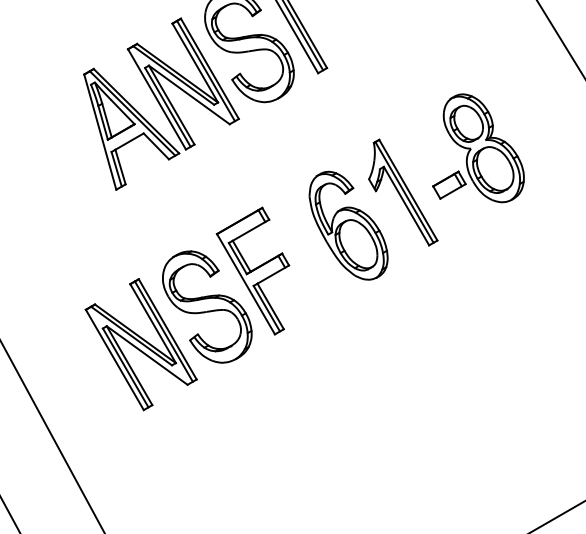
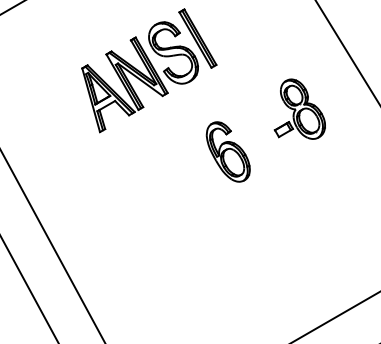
part: (403, 192) -> (258, 133), removed
part: (187, 308) -> (139, 197), removed

